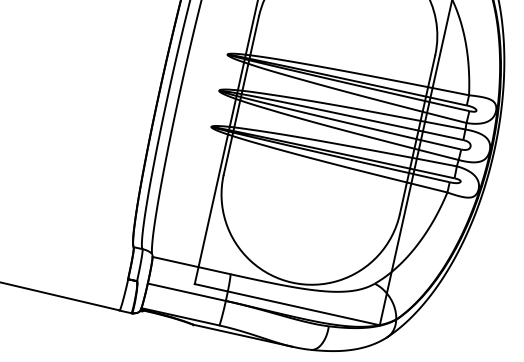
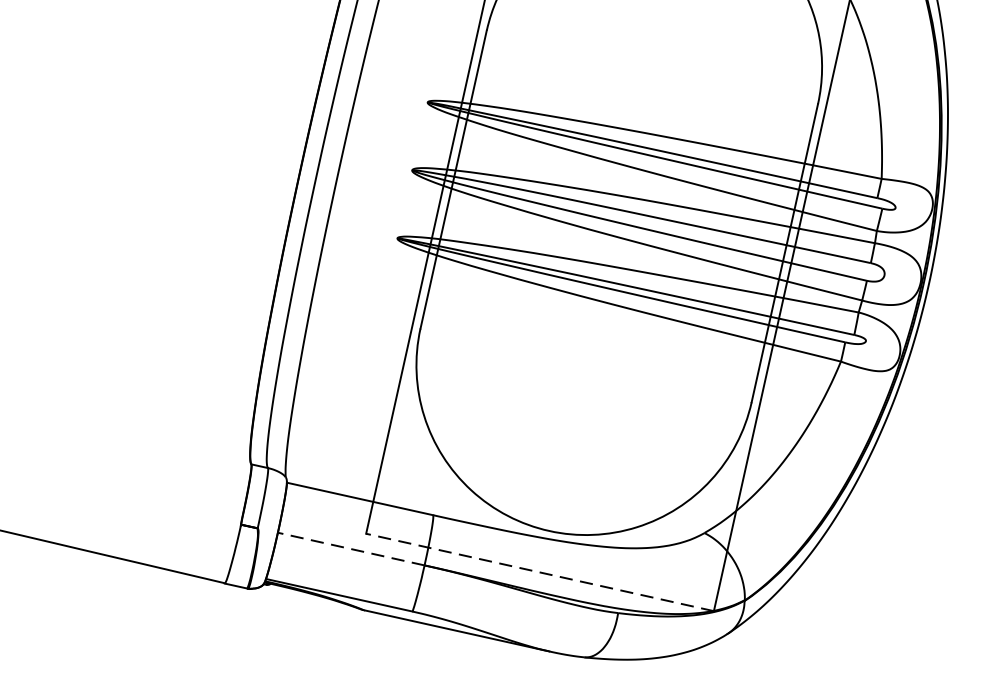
line: (186, 292) -> (350, 549), solid -> dashed
line: (287, 304) -> (540, 572), solid -> dashed

